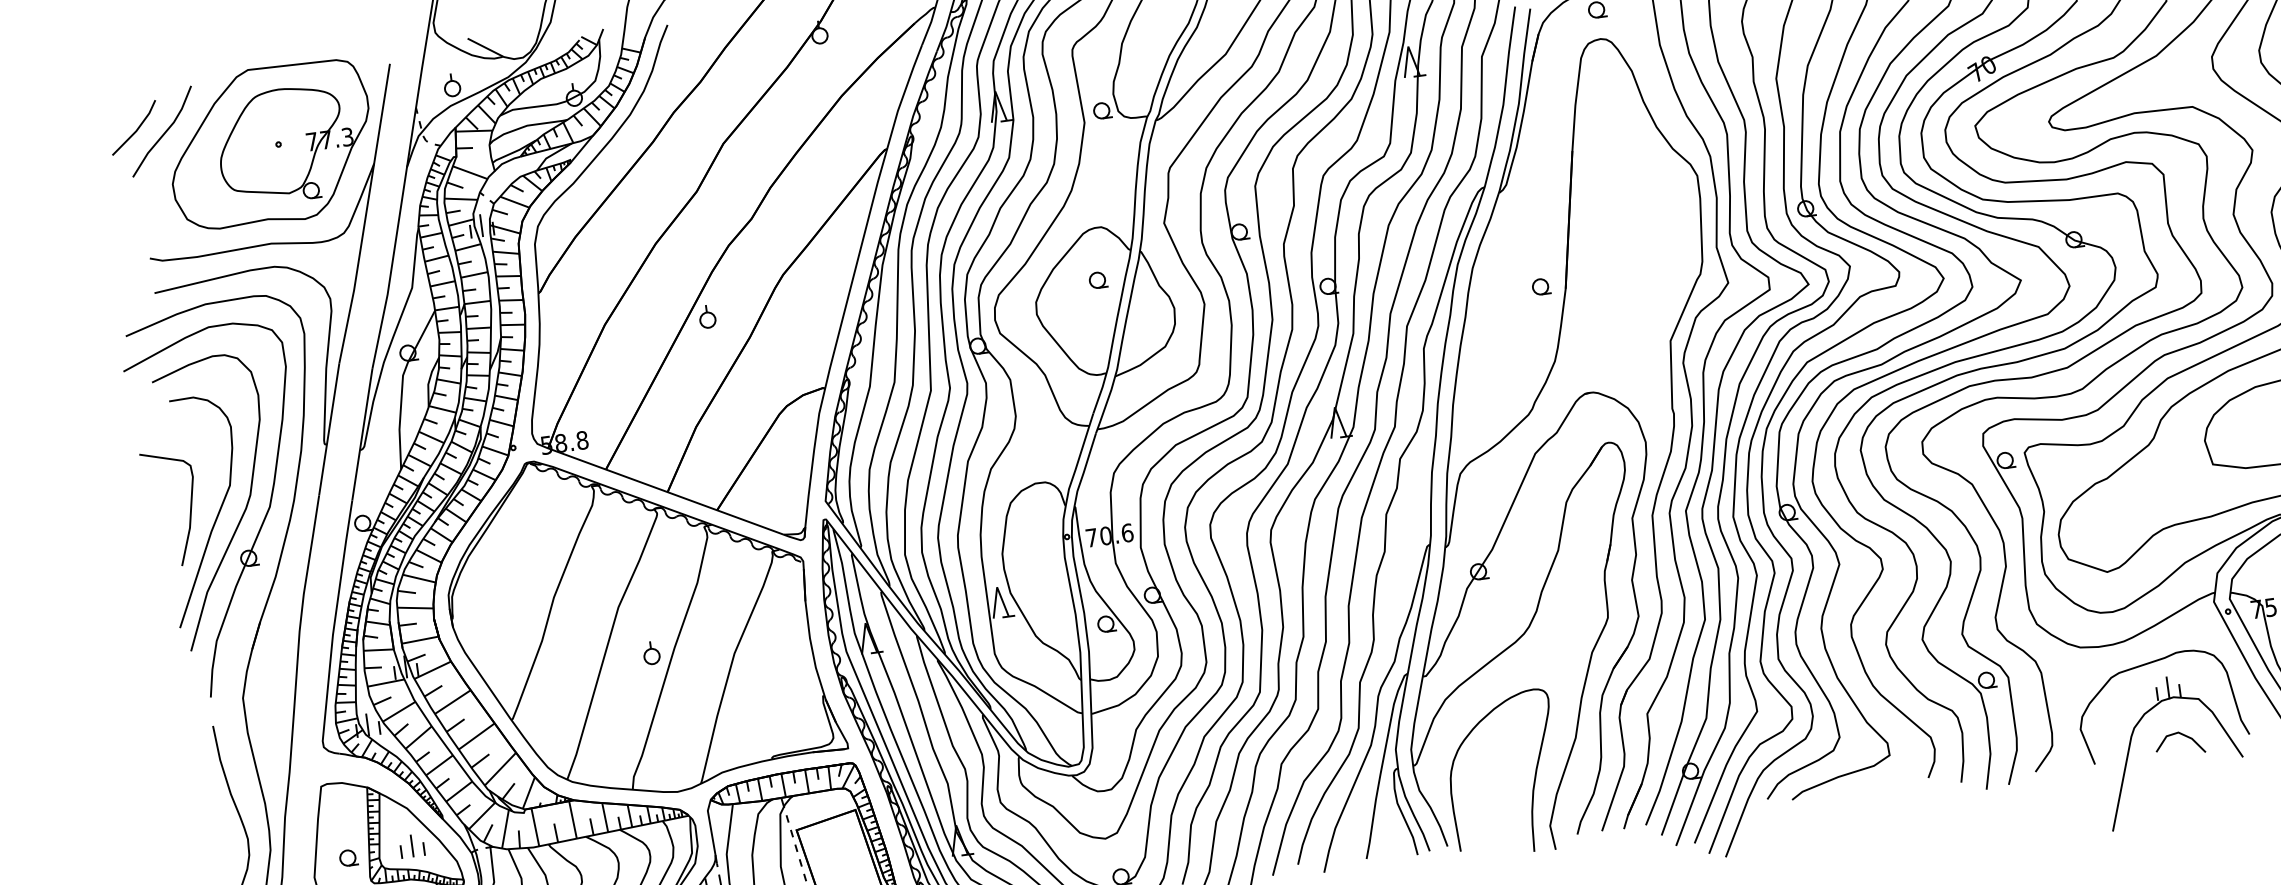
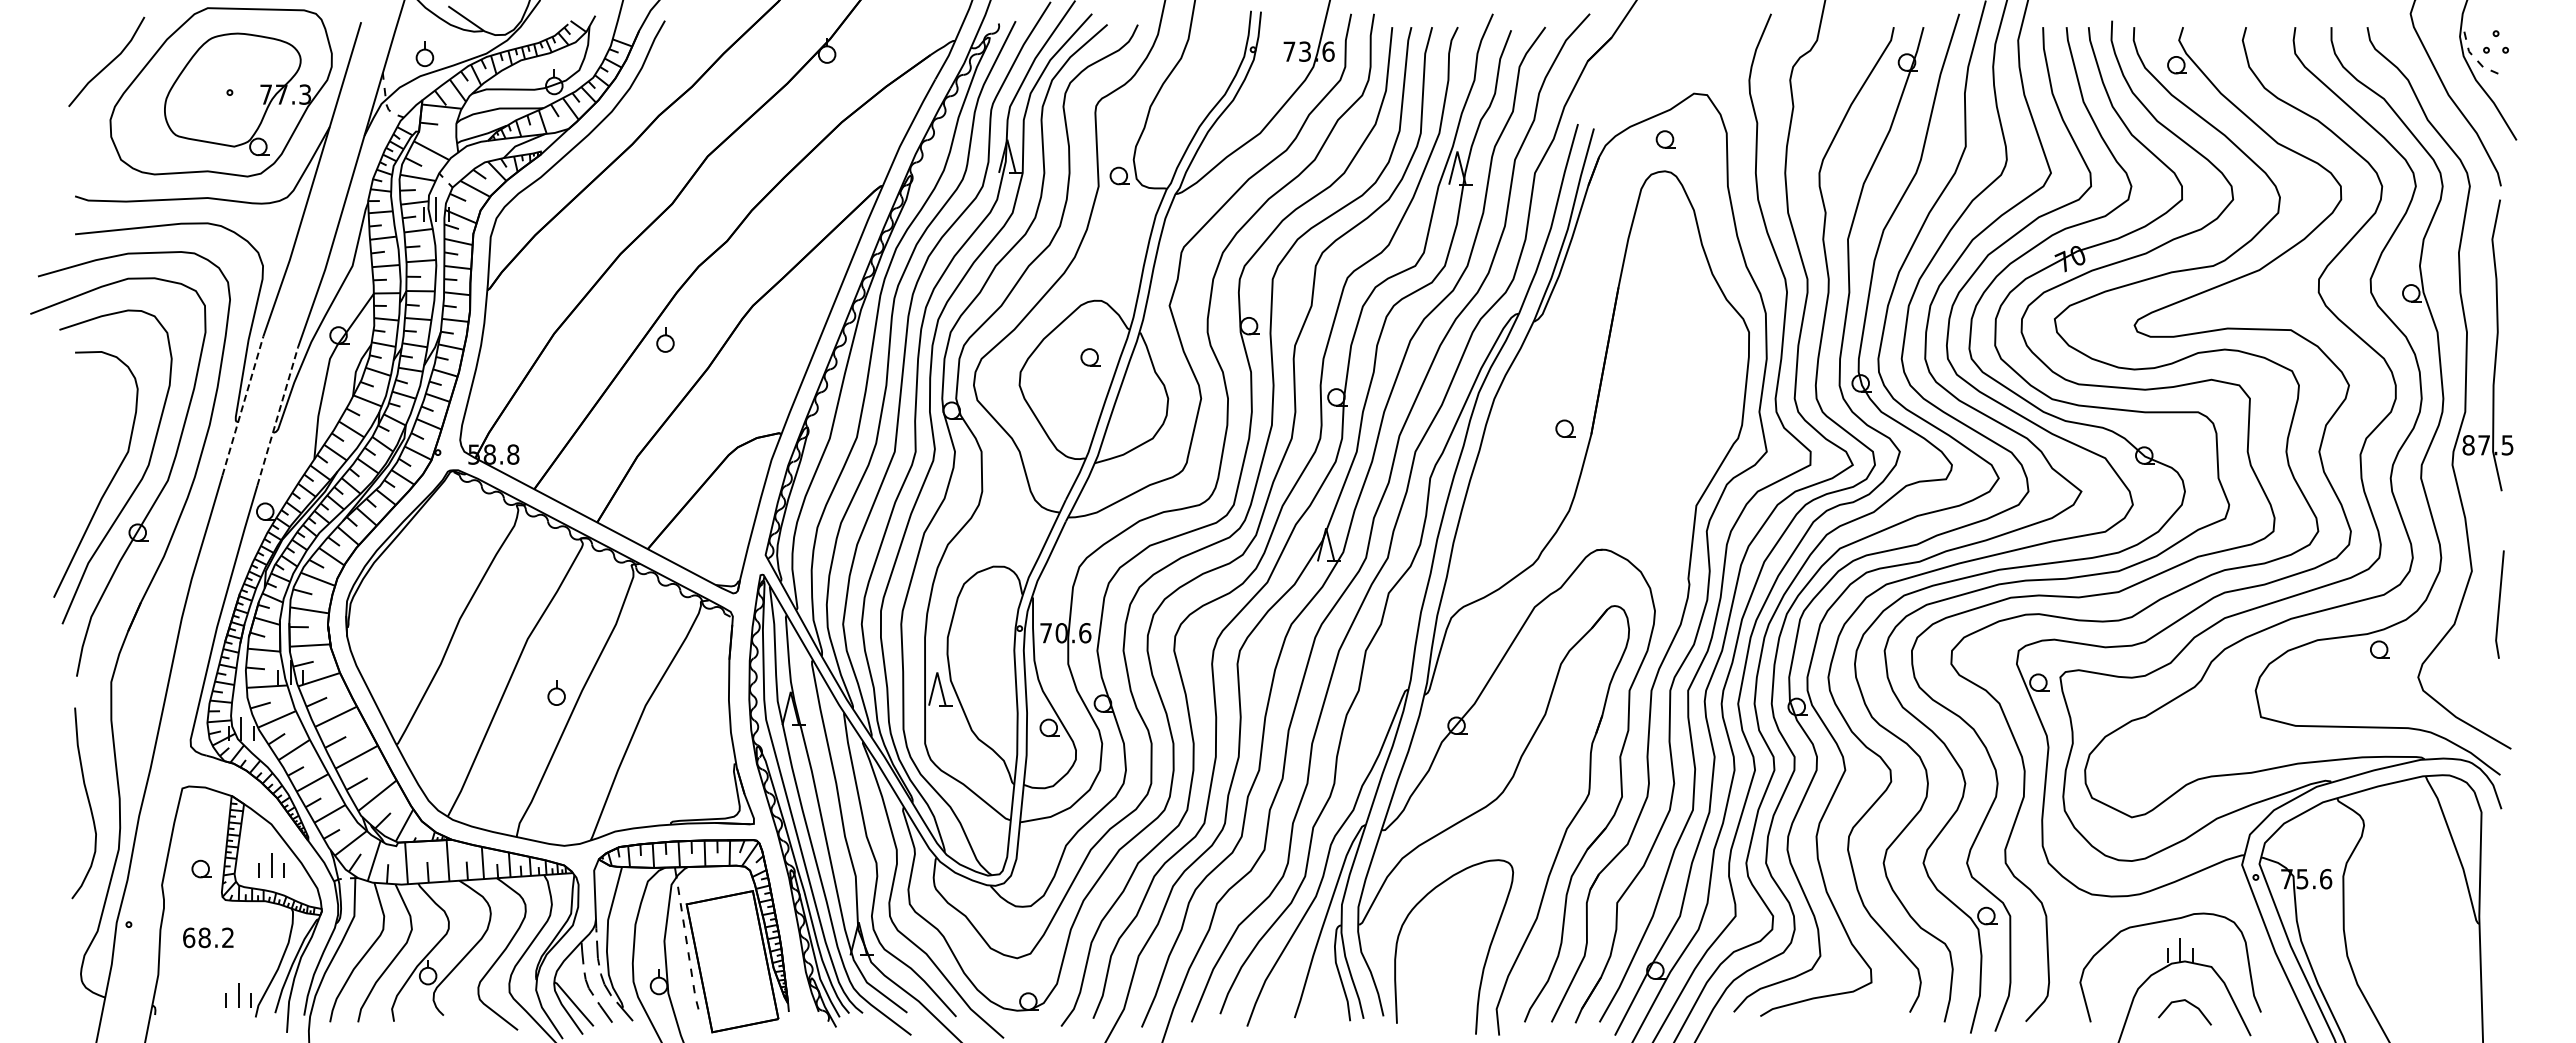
line: (136, 129) -> (79, 55), removed
line: (328, 429) -> (242, 405), solid -> dashed
line: (362, 433) -> (277, 415), solid -> dashed
curve: (189, 510) -> (81, 472), removed

